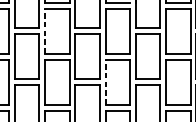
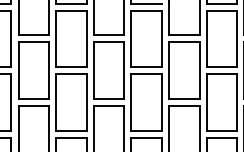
line: (45, 30) -> (56, 38), dashed -> solid
line: (105, 81) -> (131, 101), dashed -> solid

